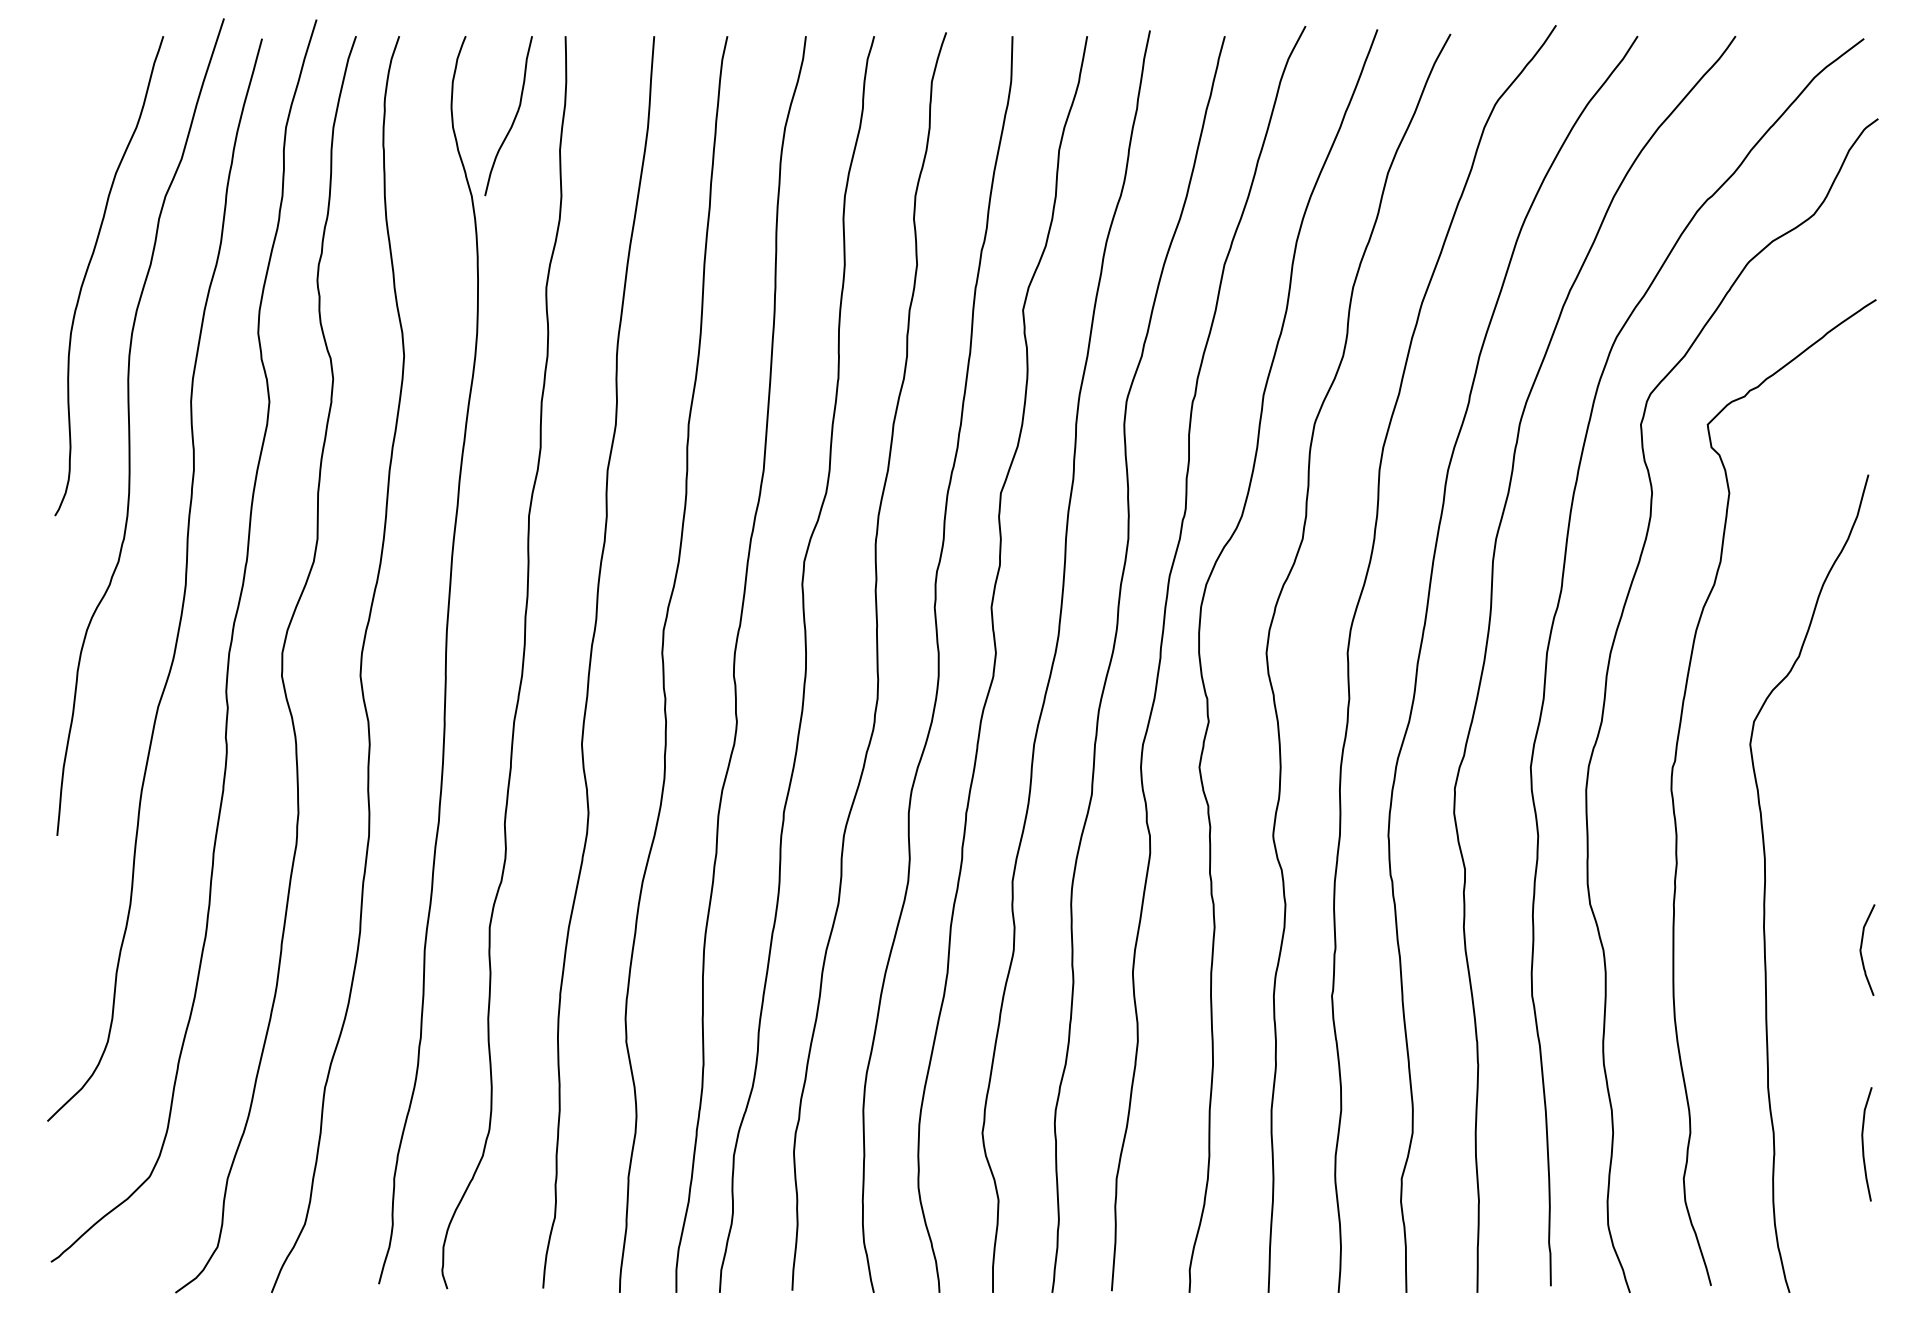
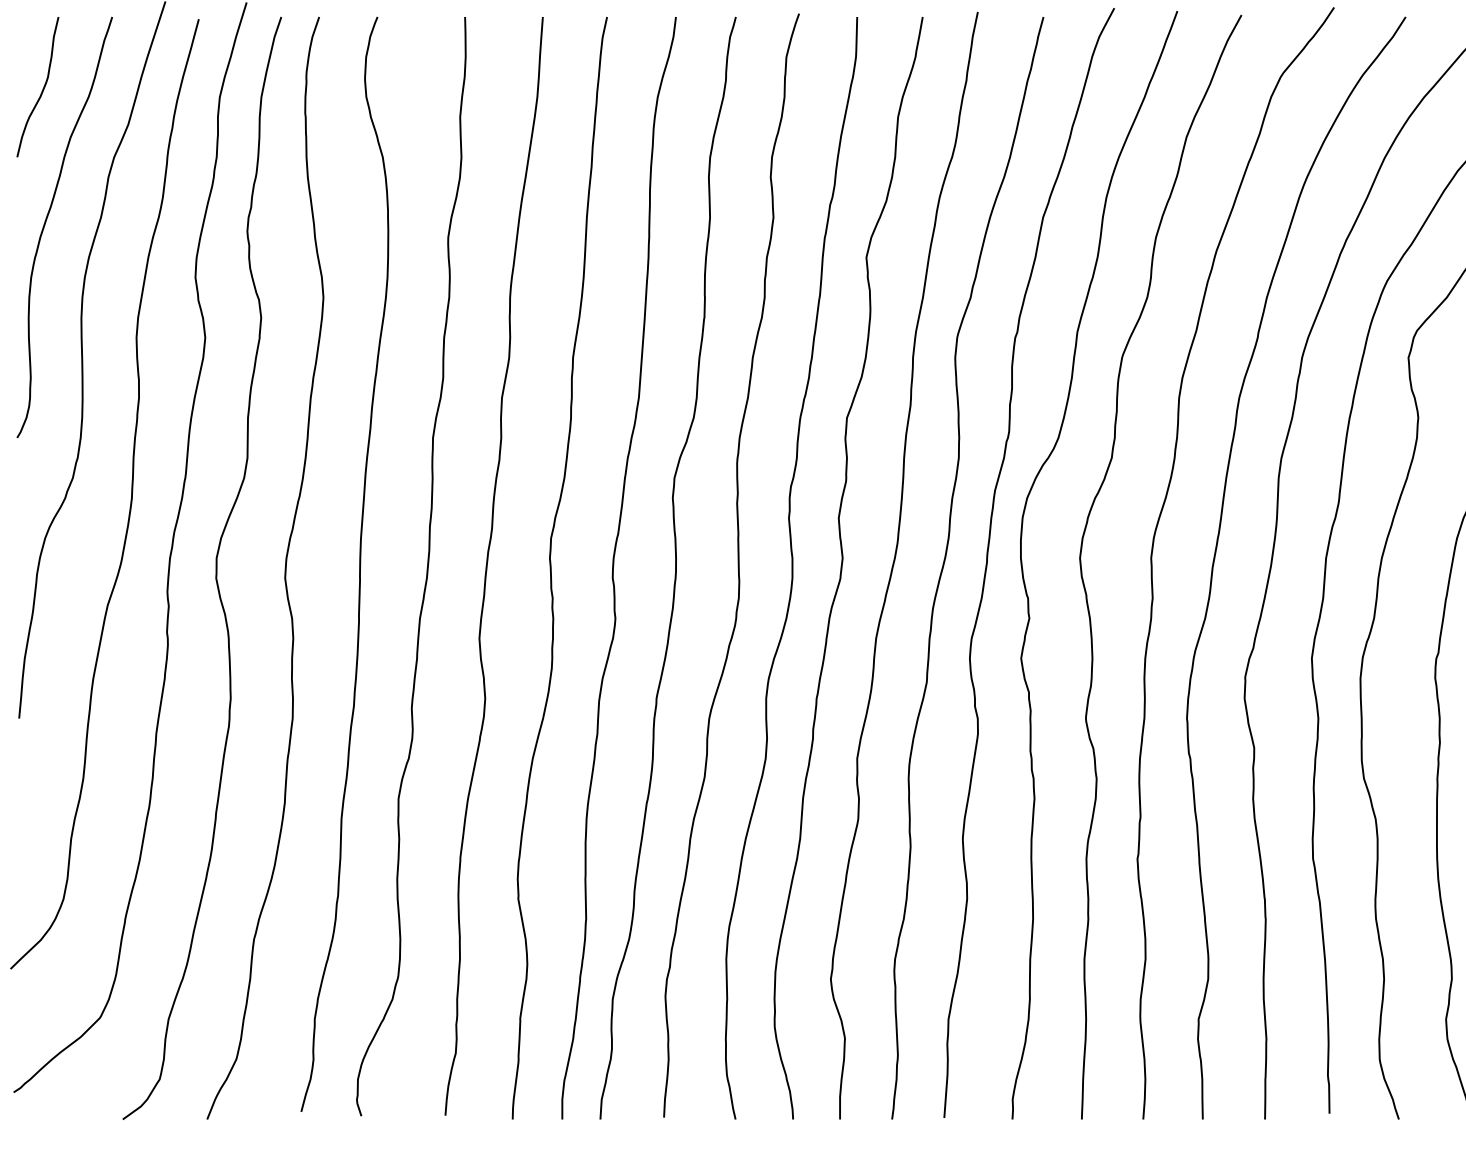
curve: (513, 119) -> (42, 90), moved

